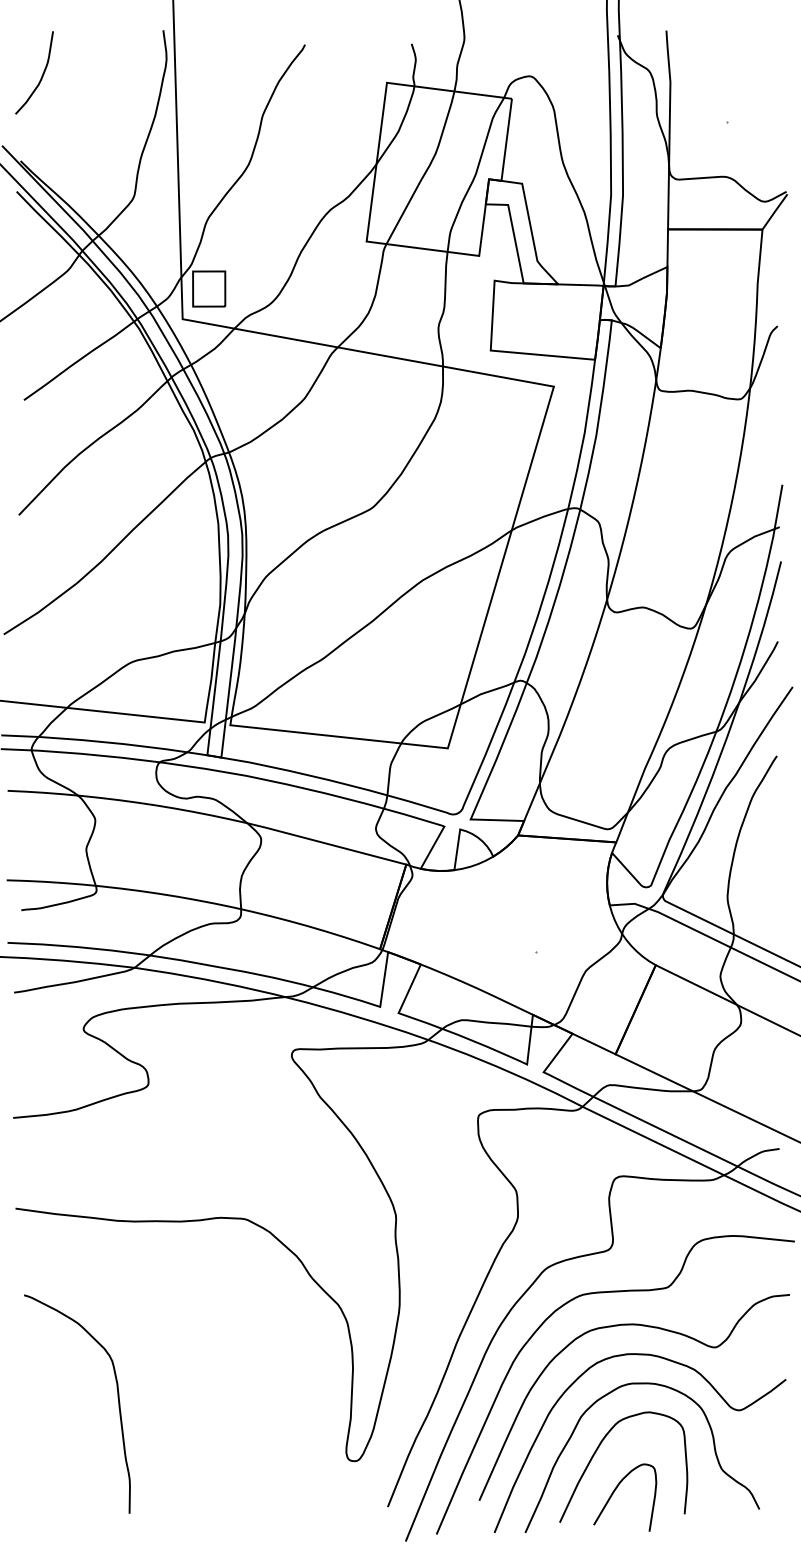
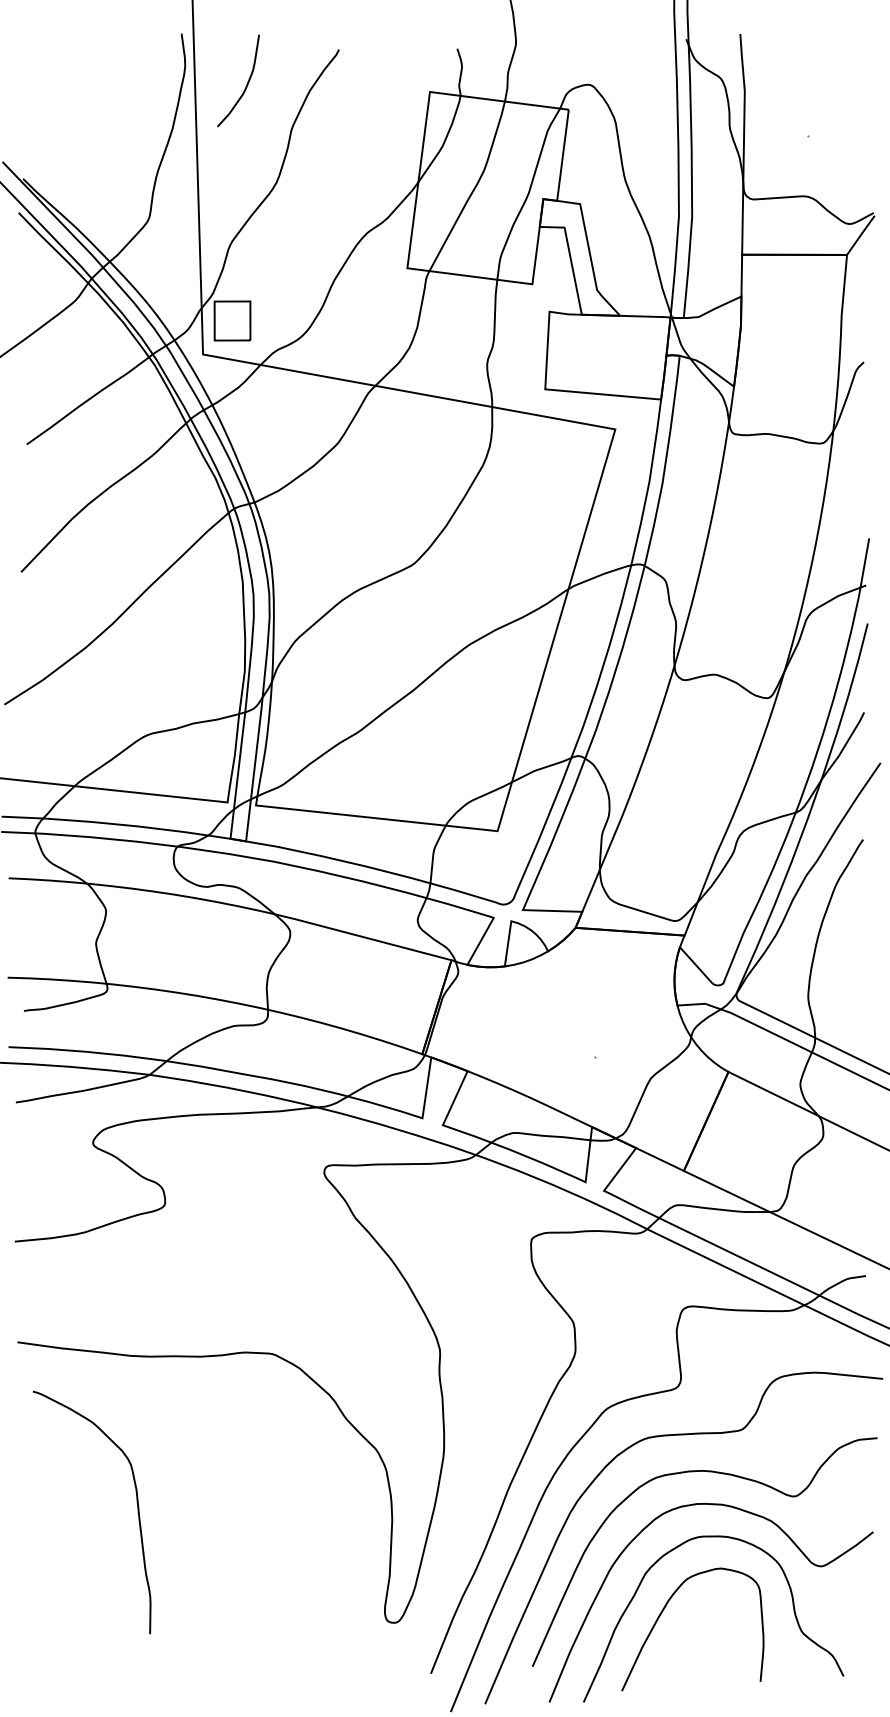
curve: (41, 76) -> (246, 84), moved
curve: (118, 1404) -> (137, 1512), moved
curve: (615, 1491) -> (683, 1656), removed

